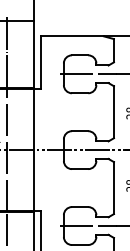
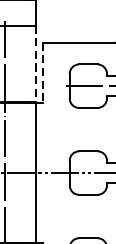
line: (34, 55) -> (36, 64), solid -> dashed
line: (40, 63) -> (42, 73), solid -> dashed

